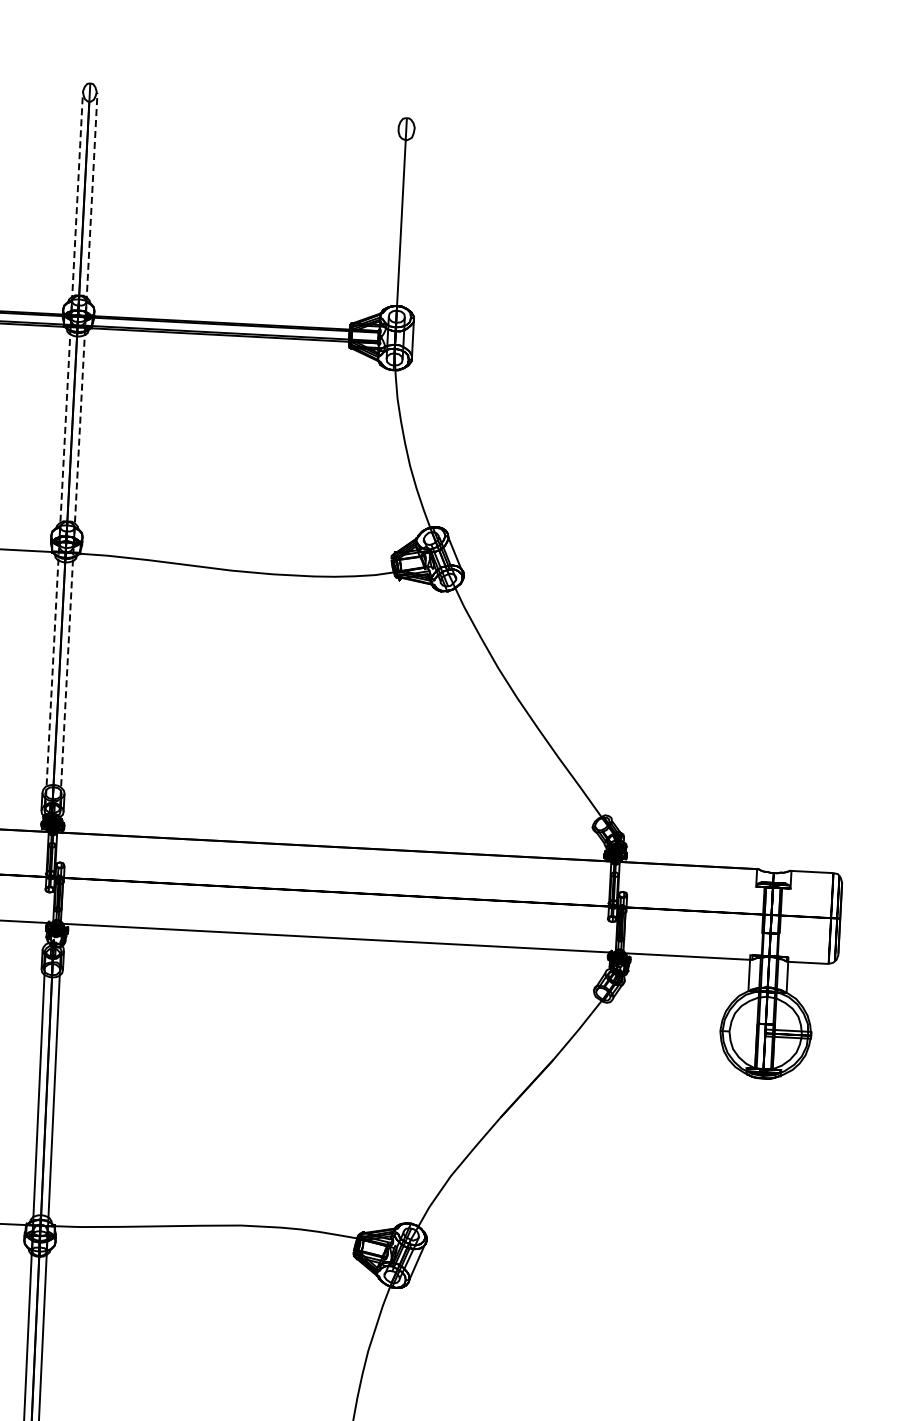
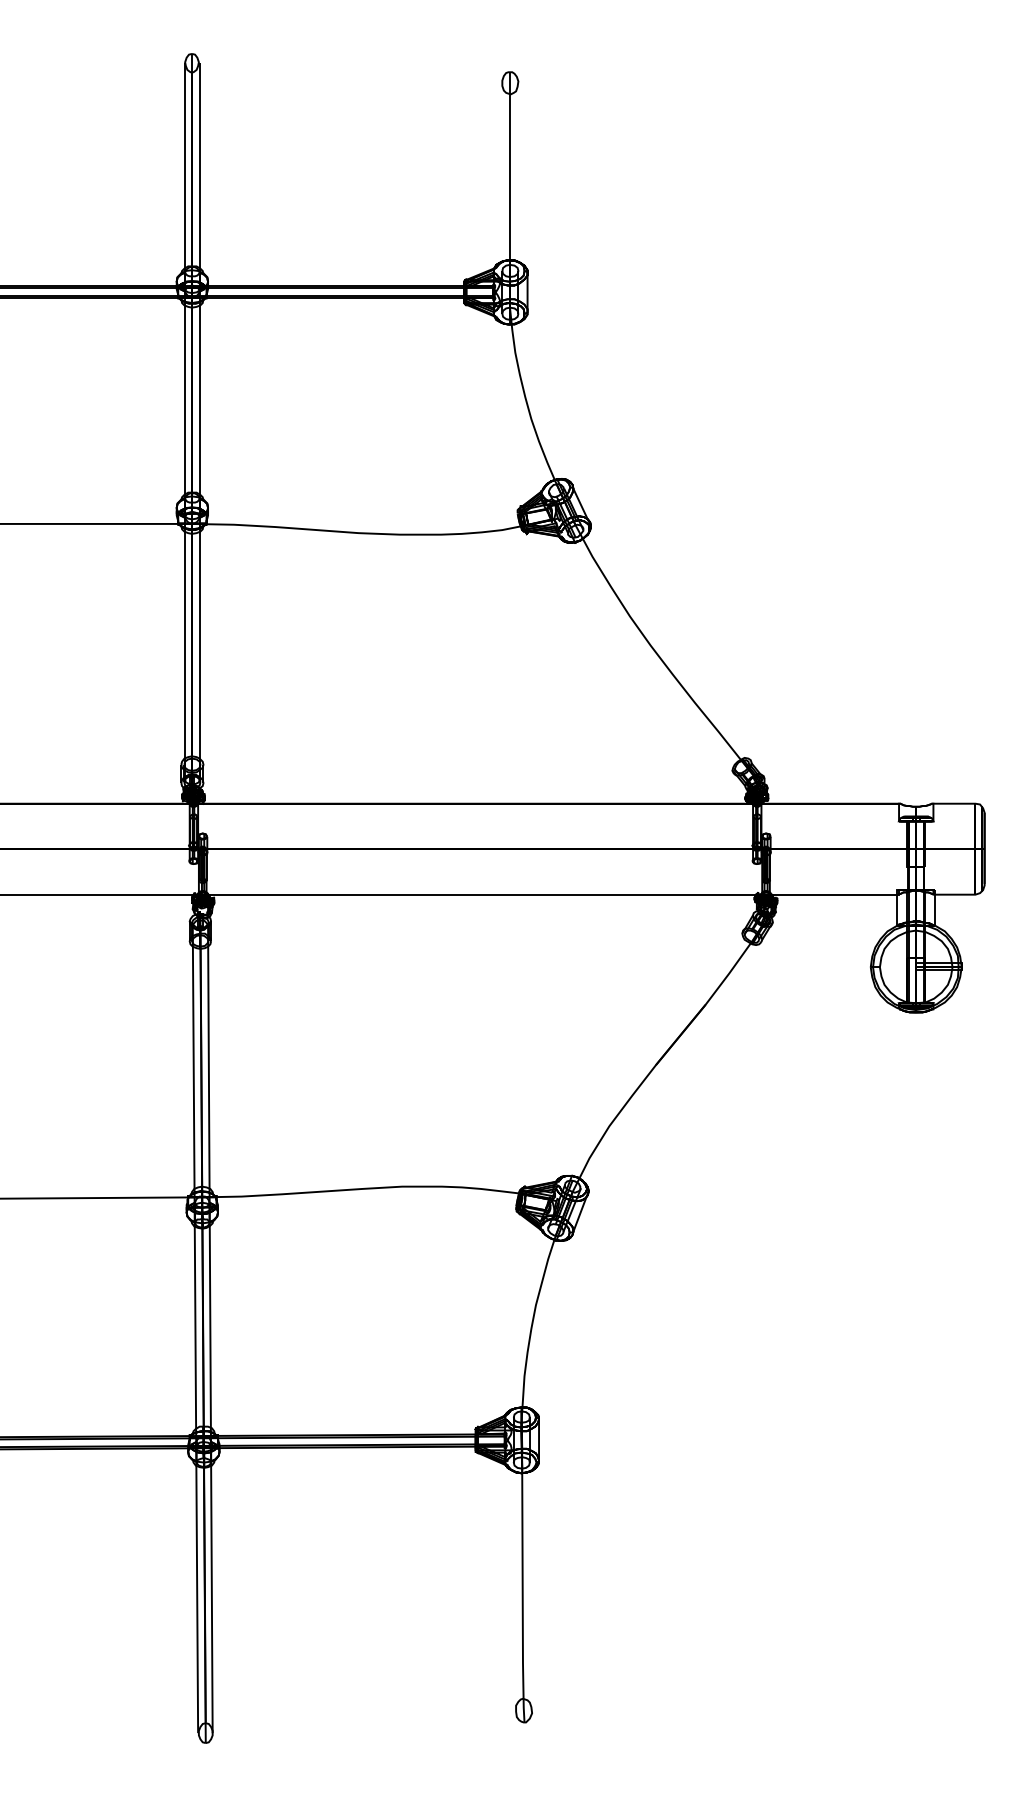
line: (64, 449) -> (185, 420), dashed -> solid
line: (78, 449) -> (199, 420), dashed -> solid

